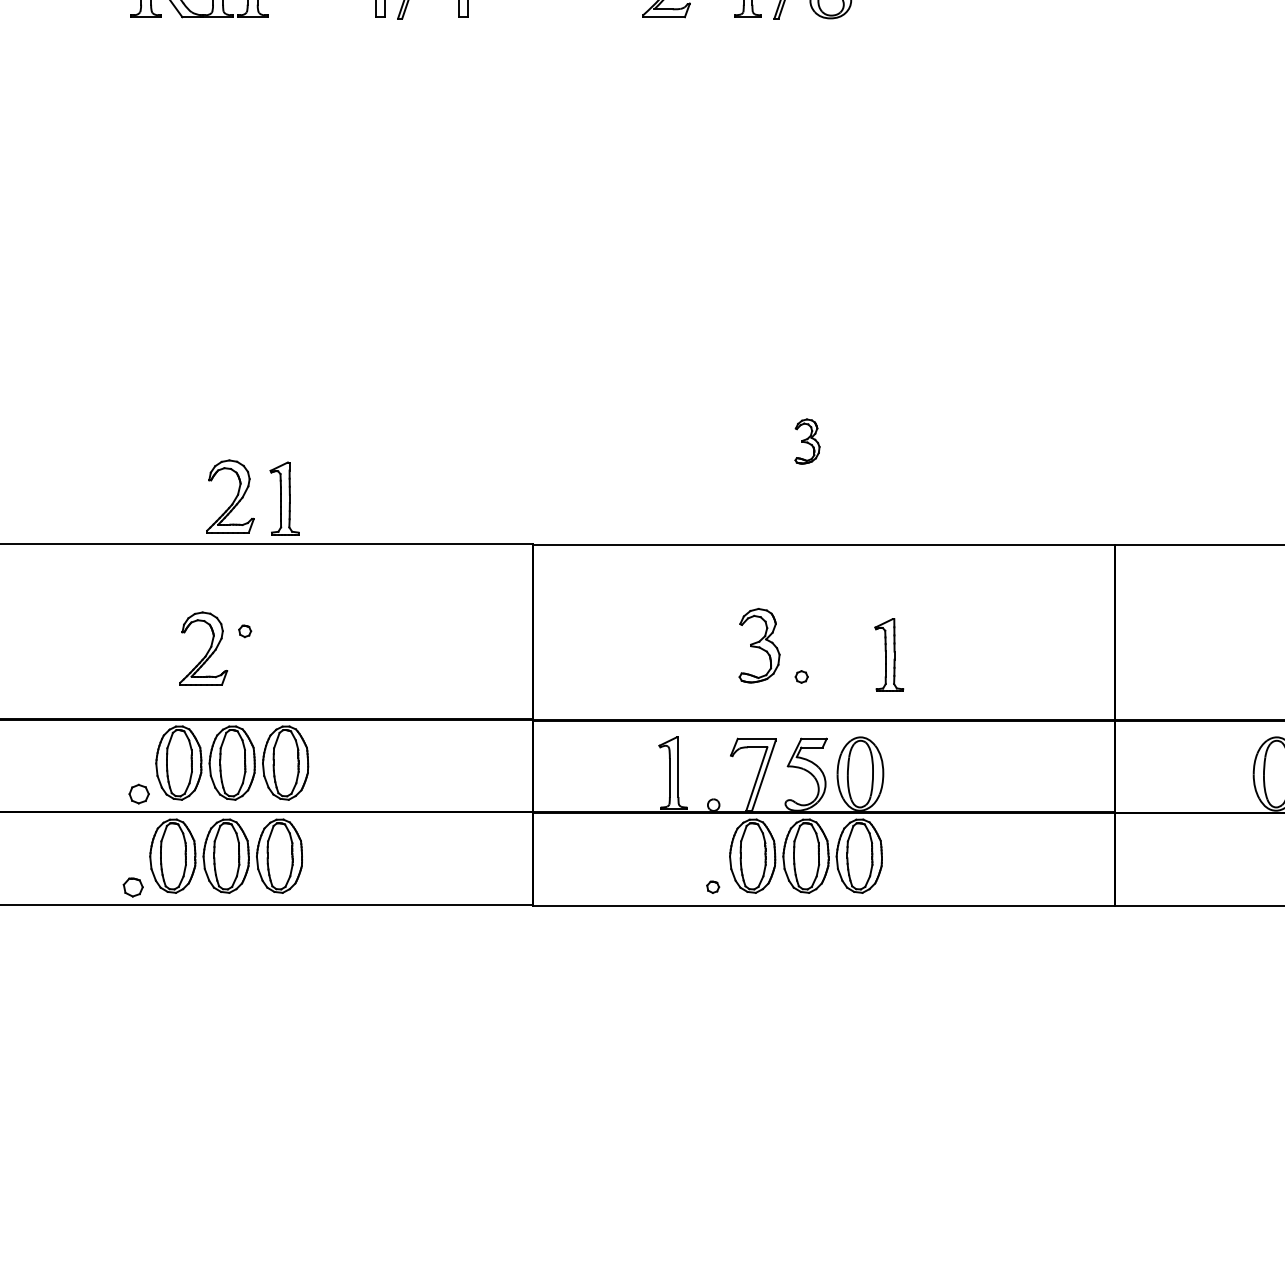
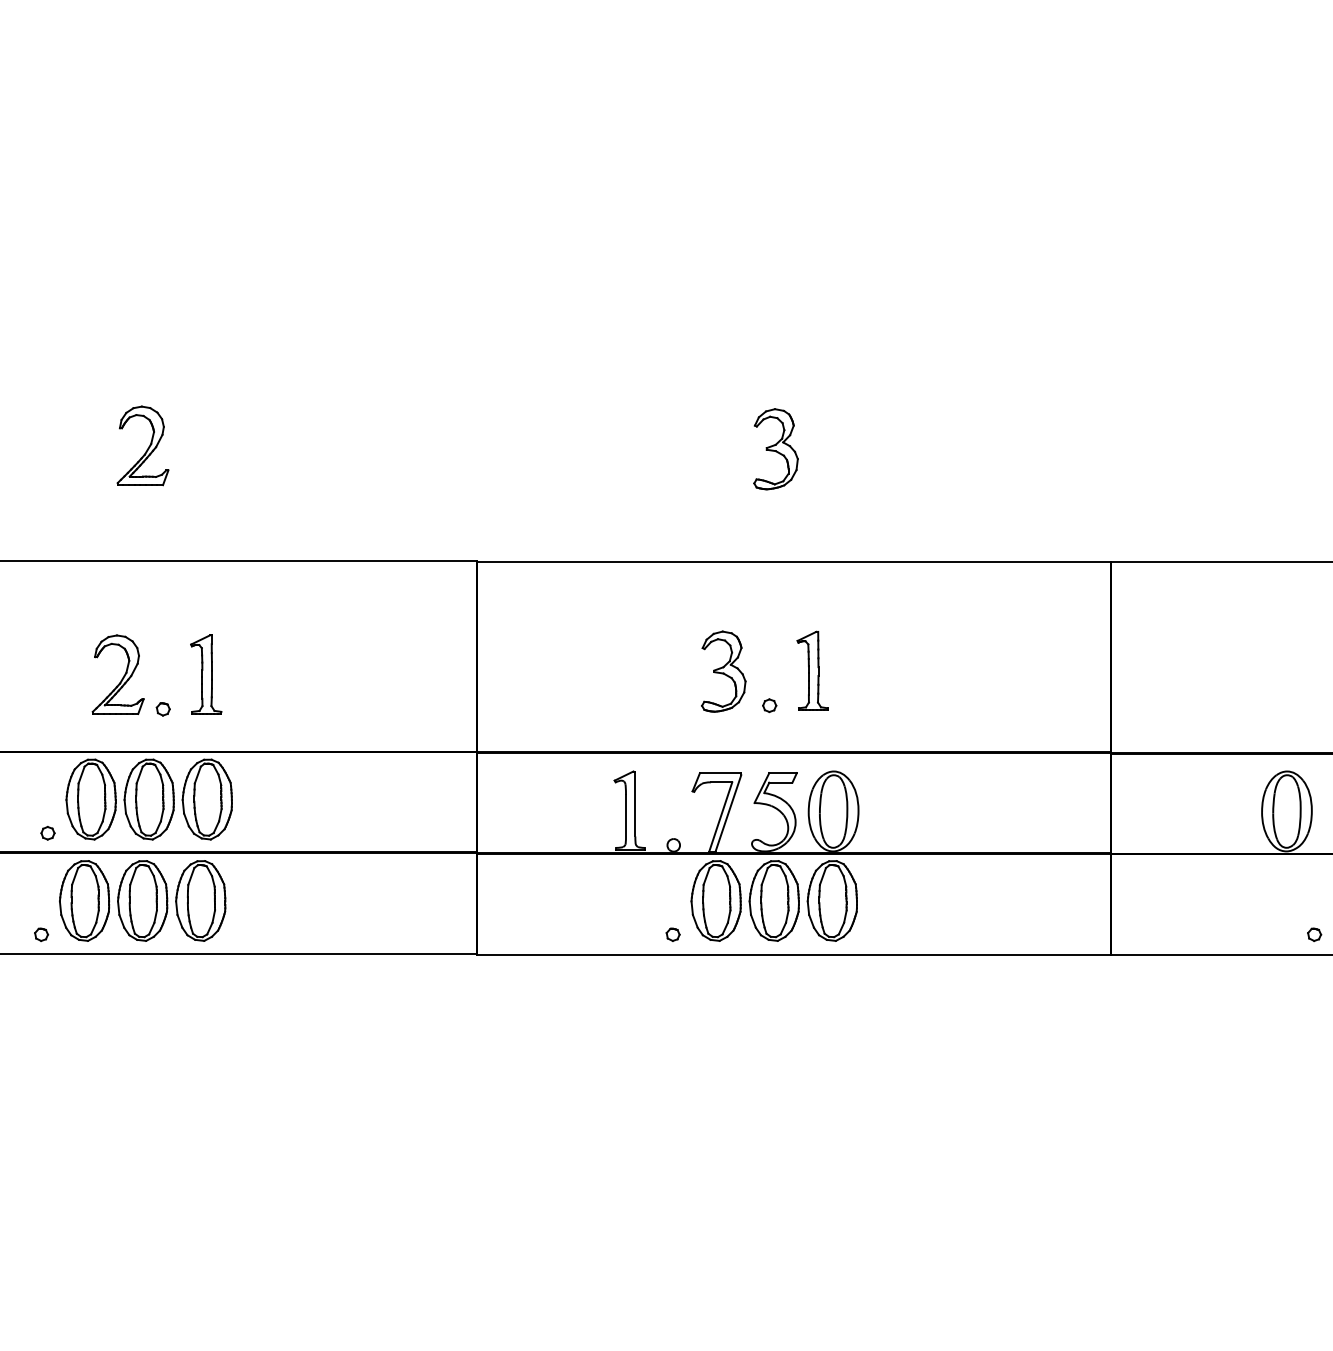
part: (807, 441) -> (775, 449), size x1.67
part: (230, 496) -> (142, 445), moved
part: (284, 498) -> (206, 674), moved
part: (245, 631) -> (163, 709), moved
part: (889, 654) -> (812, 670), moved
part: (139, 793) -> (48, 832), size x0.62
part: (133, 886) -> (41, 933), size x0.62

